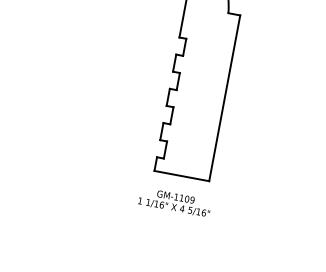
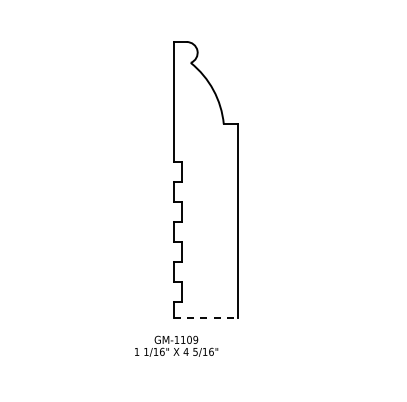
line: (181, 175) -> (205, 317), solid -> dashed
text: (175, 201) -> (176, 345), moved

